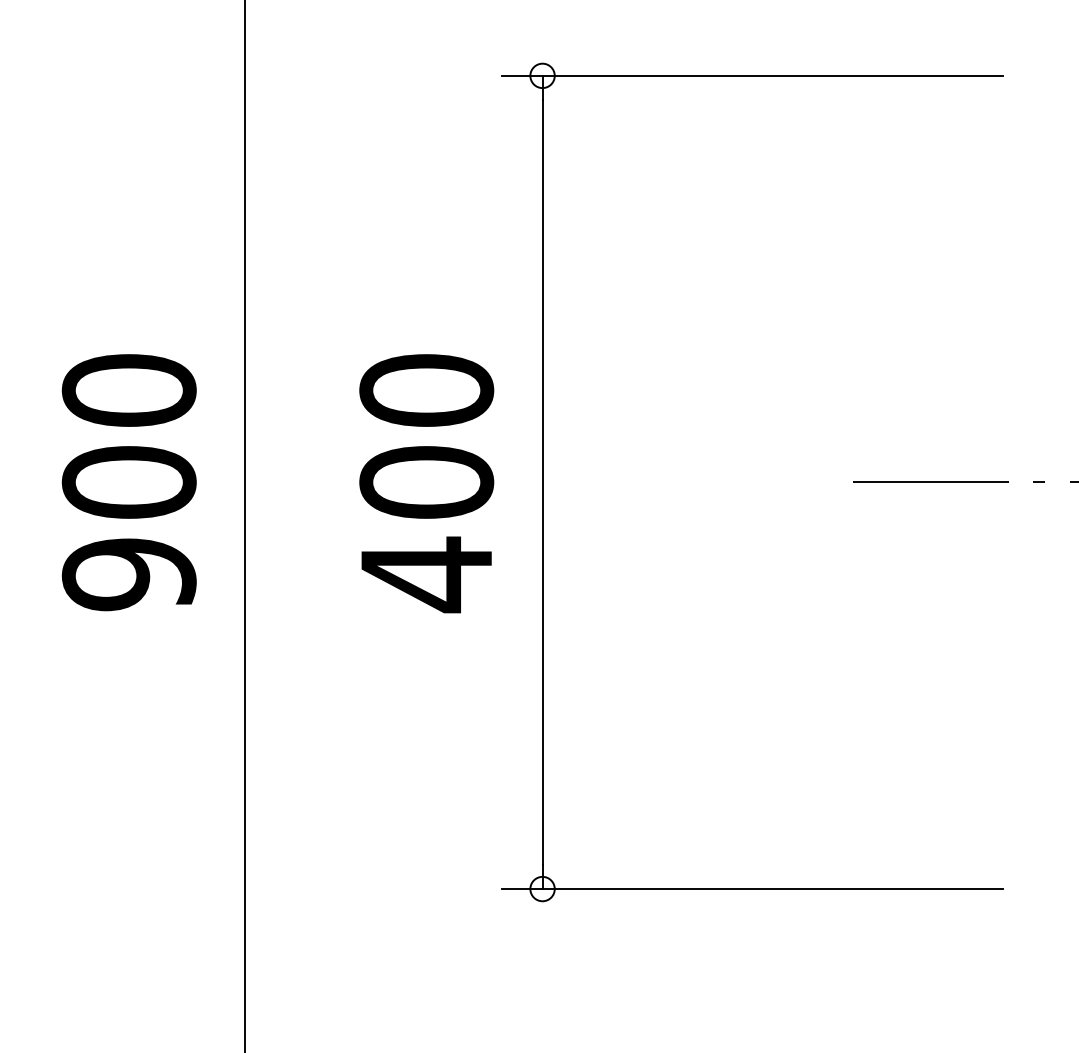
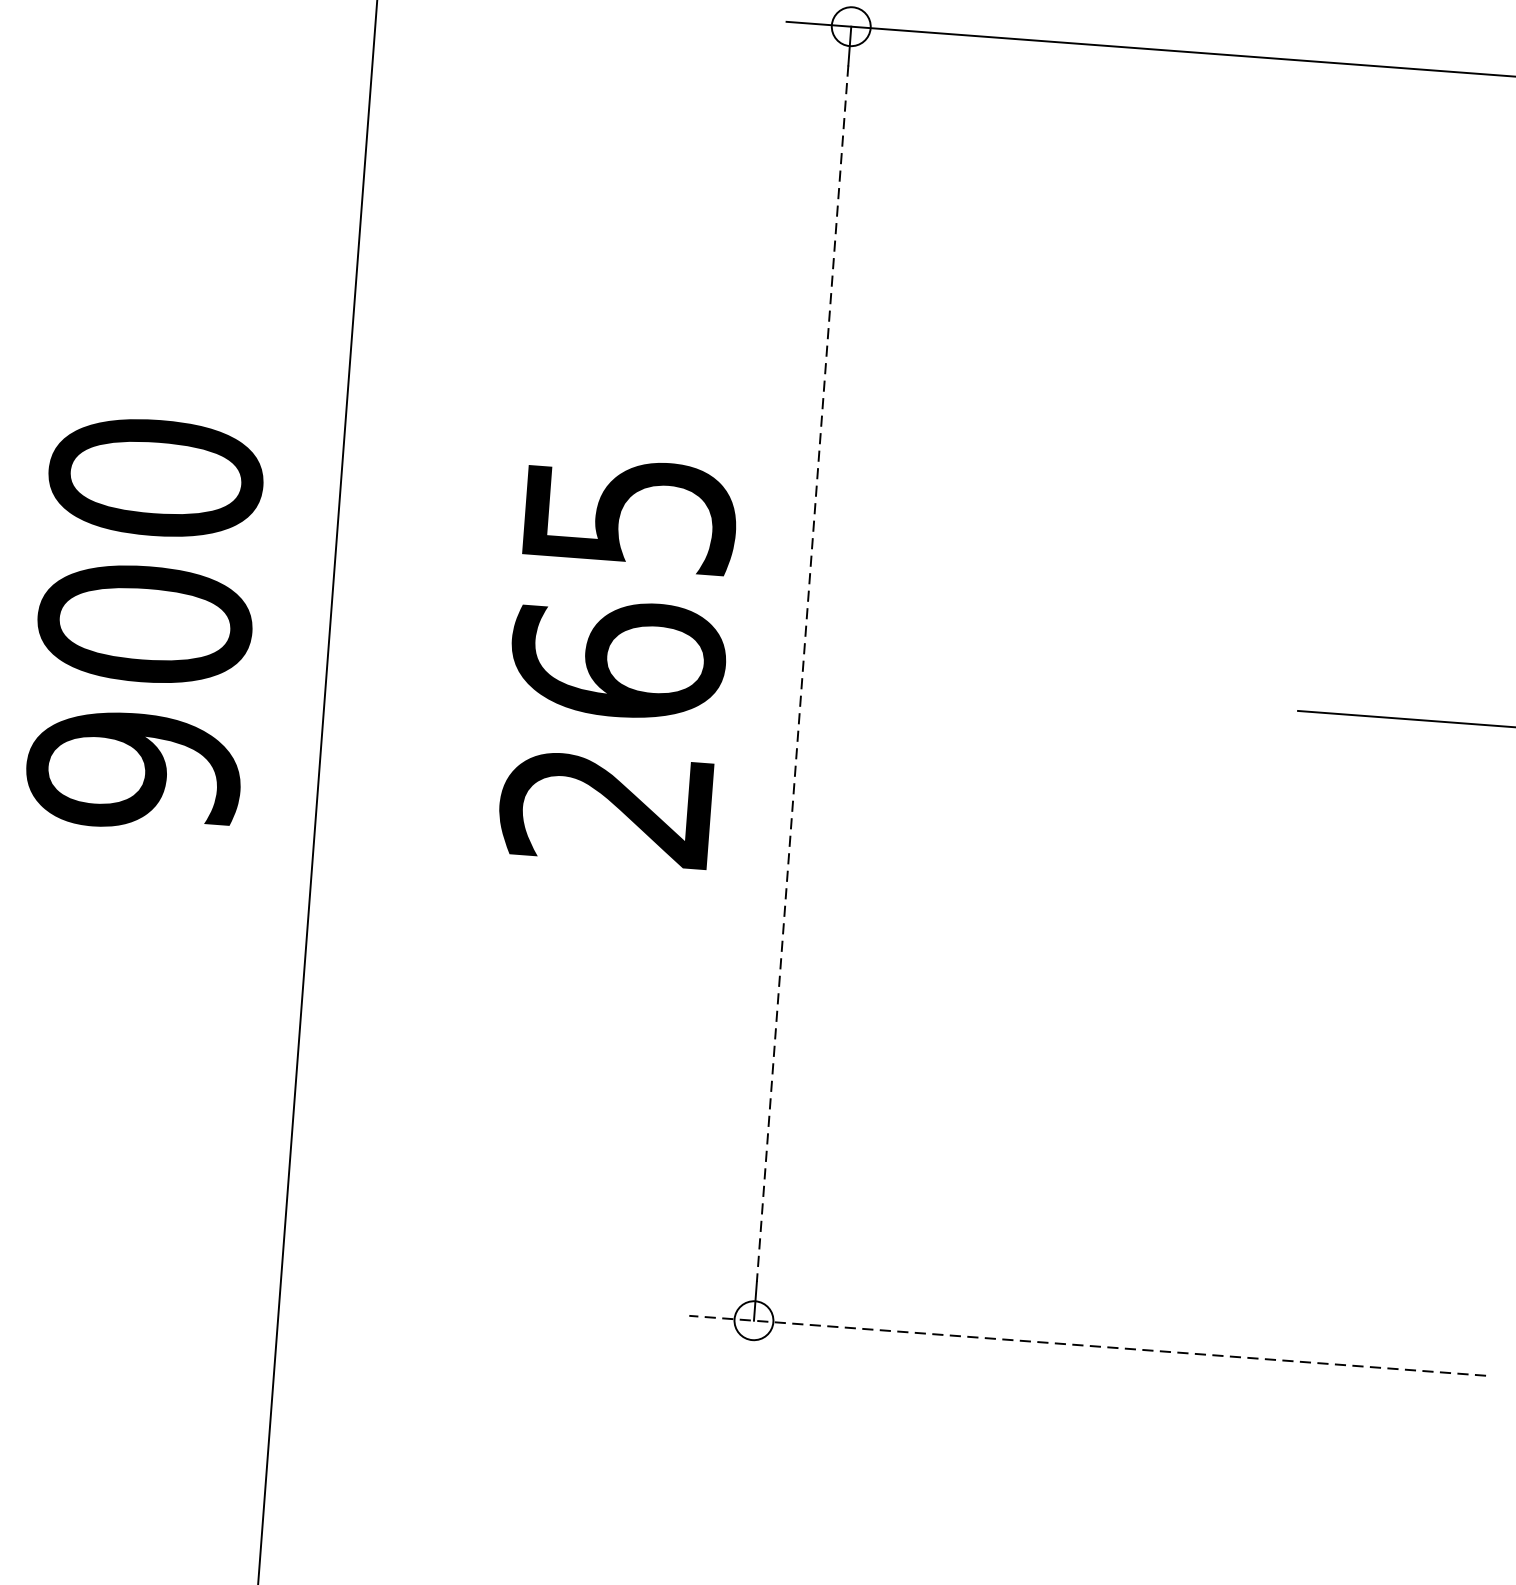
line: (542, 482) -> (802, 673), solid -> dashed
text: (426, 483) -> (617, 661), 400 -> 265
line: (751, 889) -> (1086, 1346), solid -> dashed

